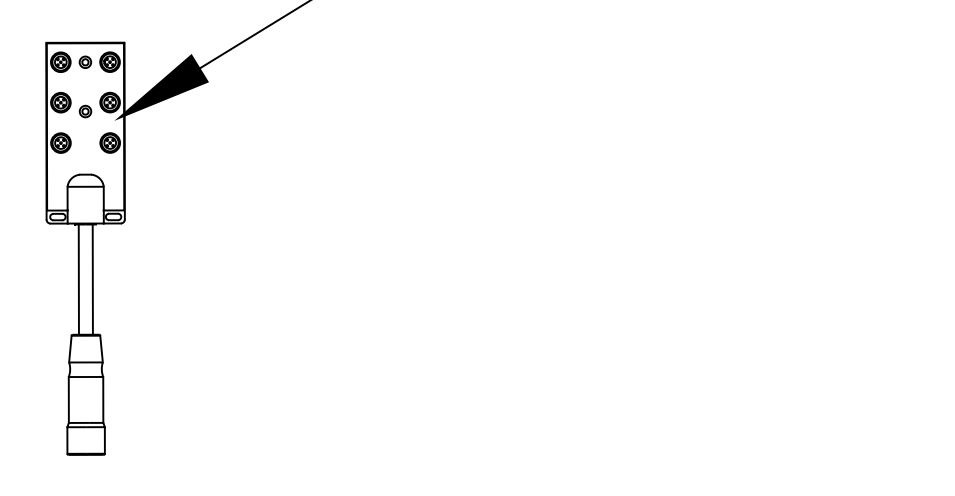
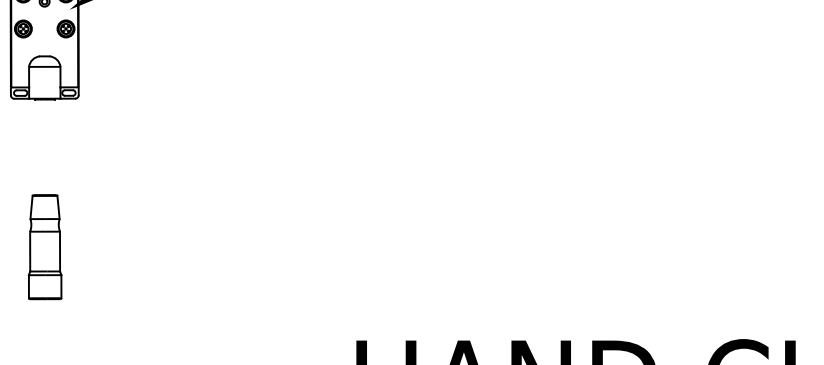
line: (78, 279) -> (38, 147), removed
line: (92, 279) -> (50, 147), removed

